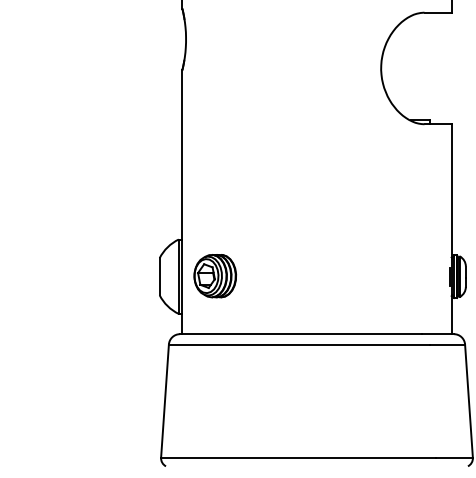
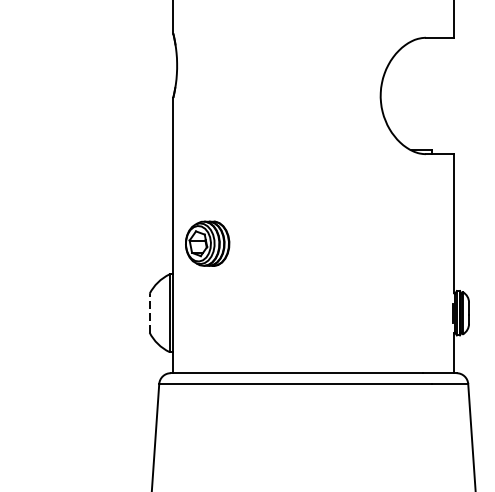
line: (159, 276) -> (149, 313), solid -> dashed
part: (215, 276) -> (207, 244), moved

